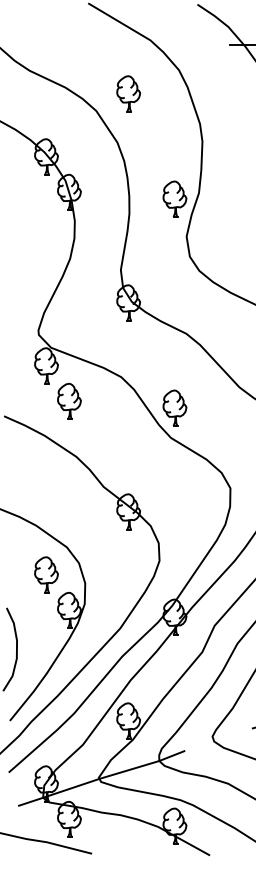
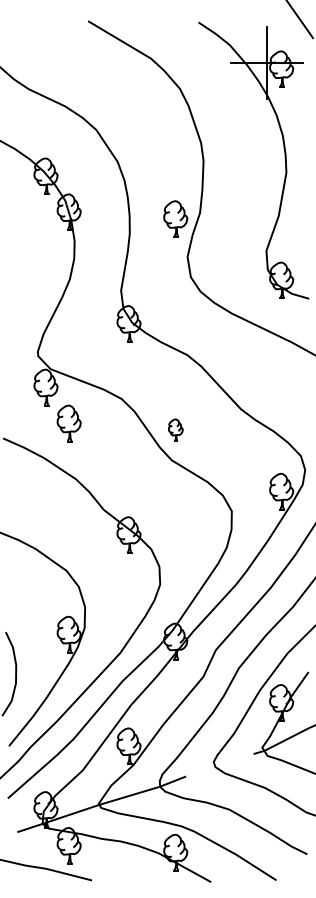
part: (128, 93) -> (128, 112), removed
part: (174, 407) -> (175, 429), size x0.6
part: (46, 574) -> (45, 598), removed

